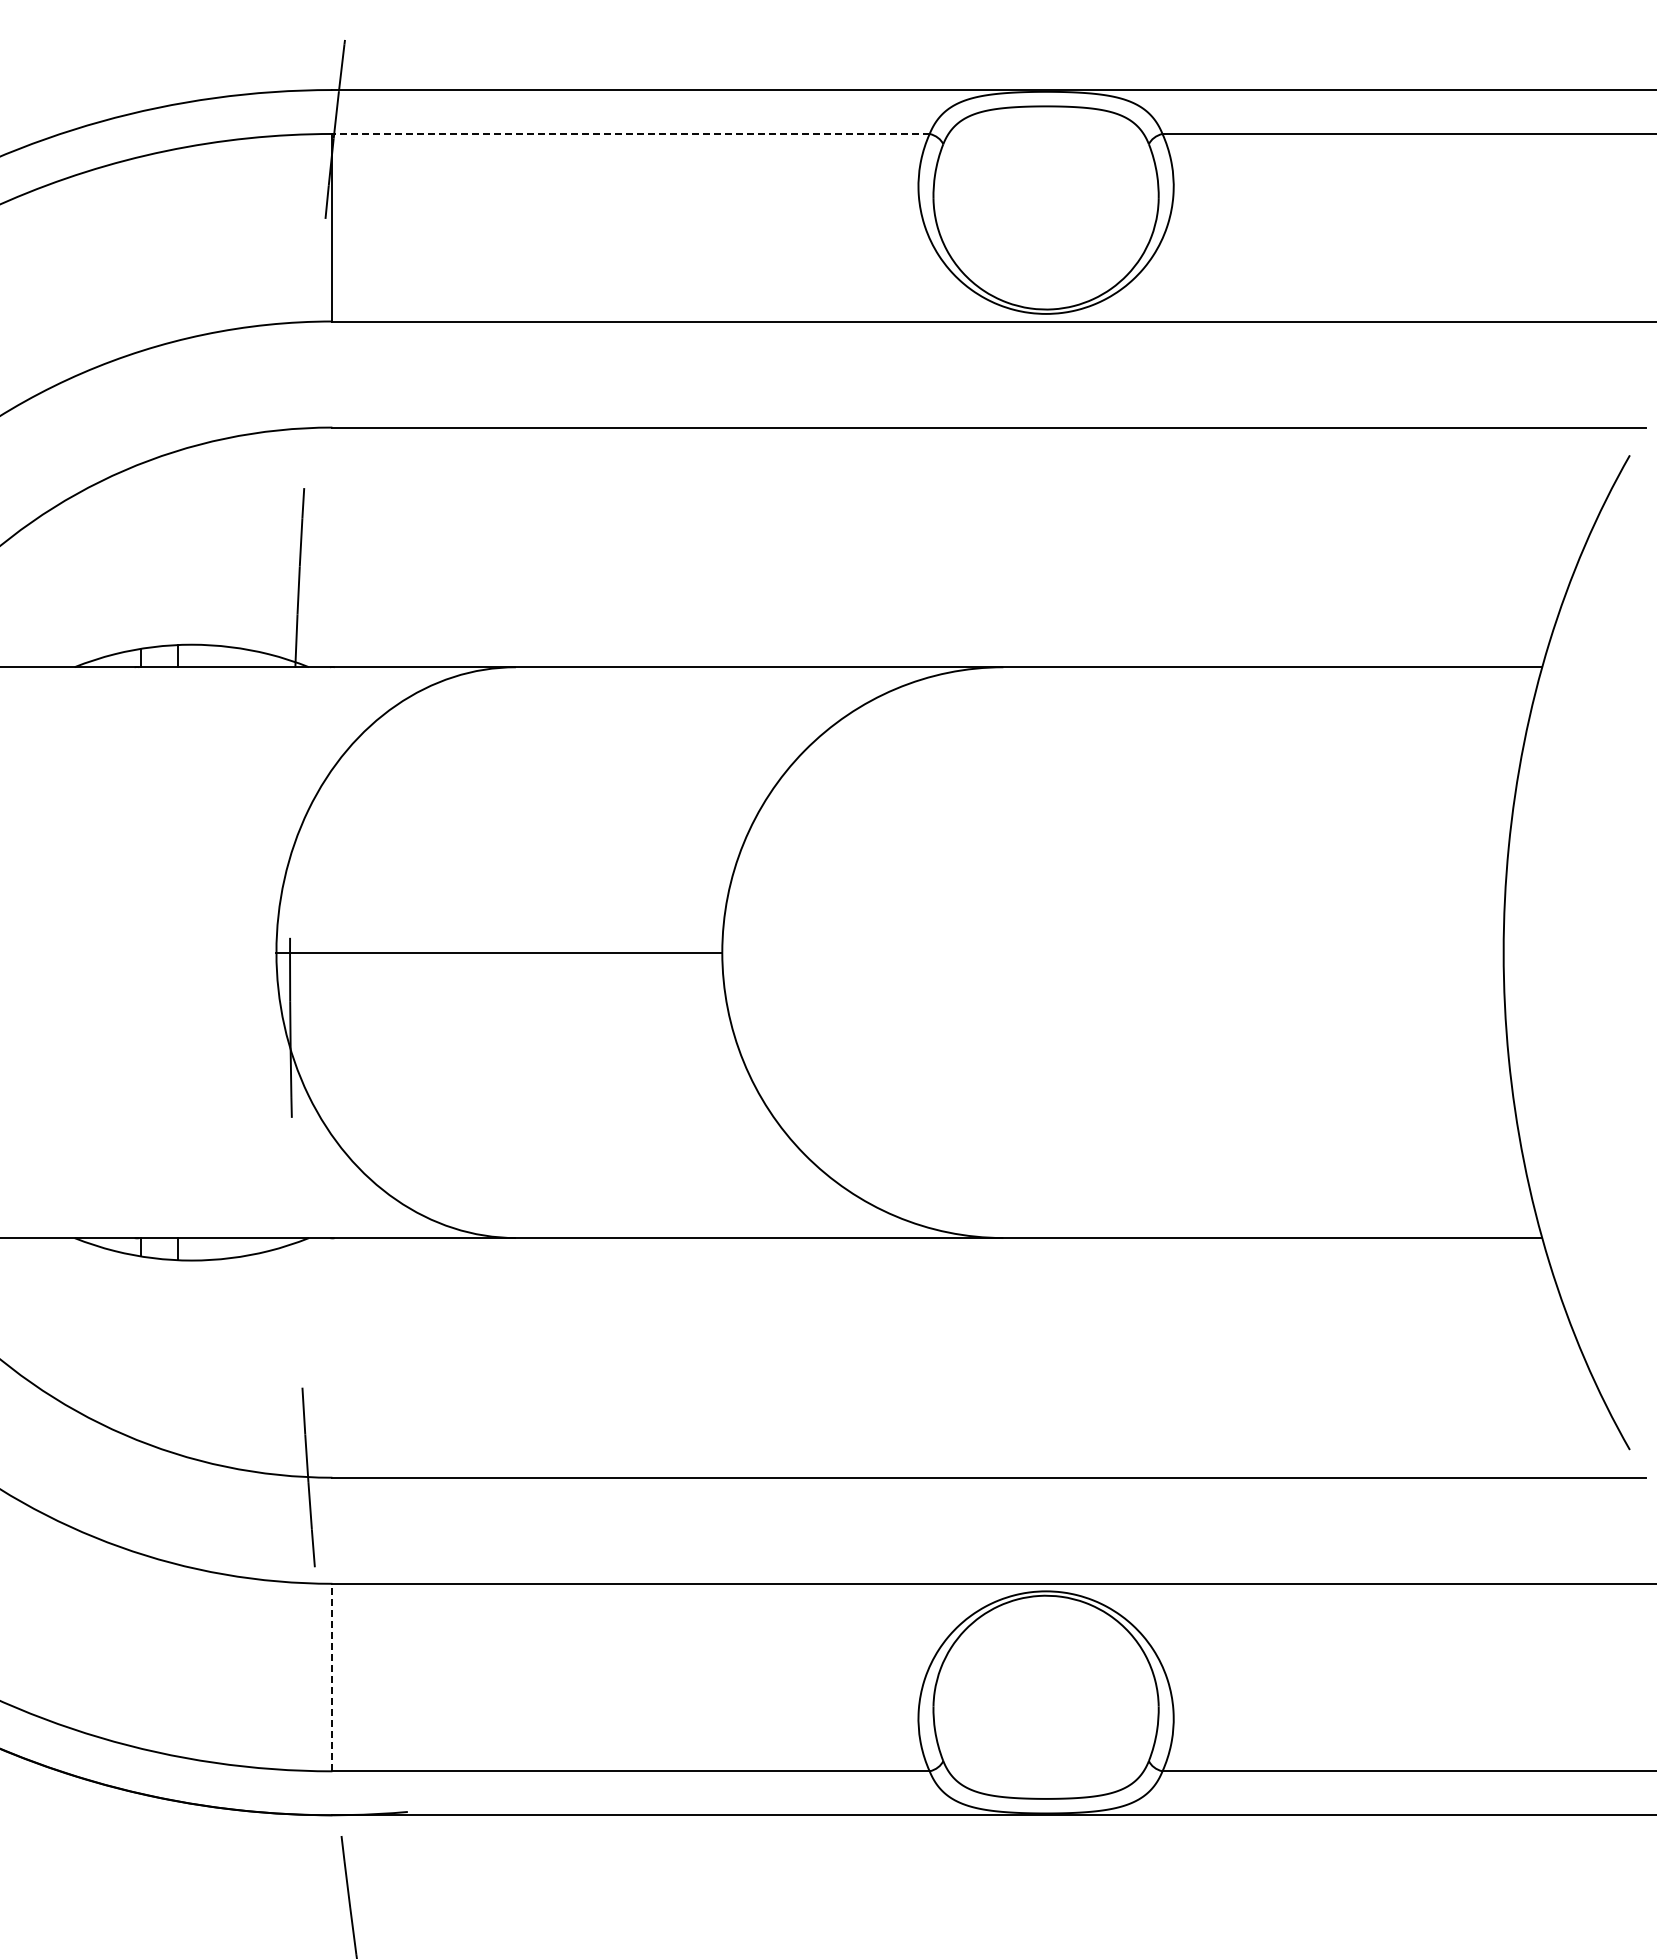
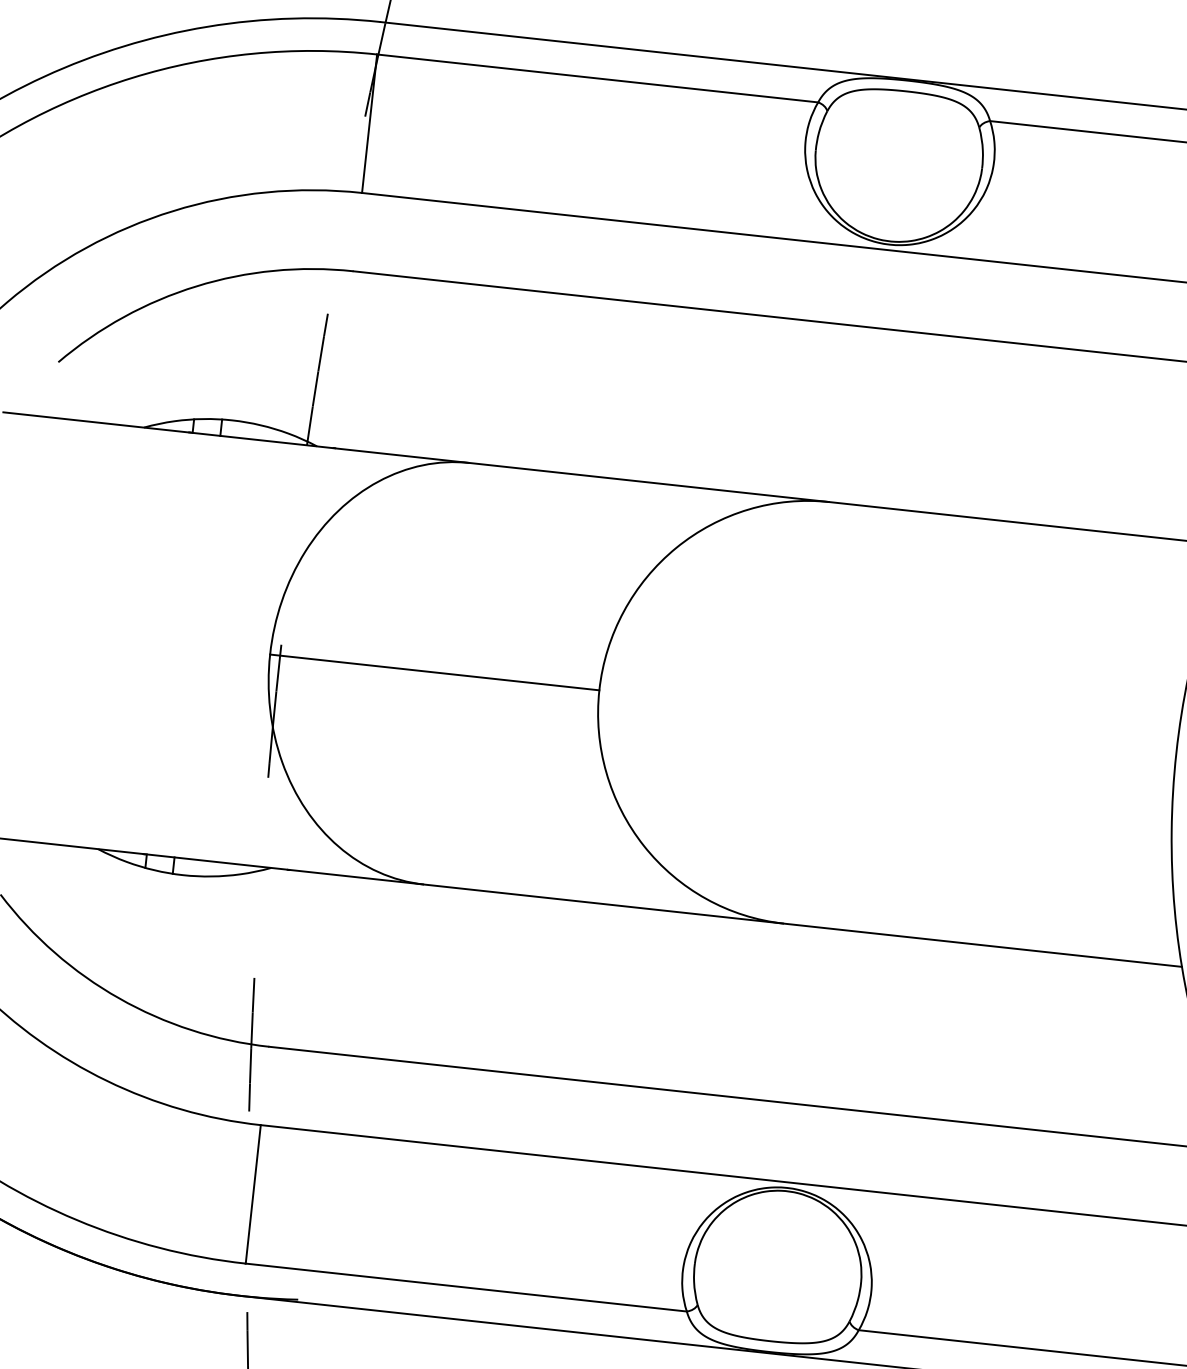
line: (631, 133) -> (598, 78), dashed -> solid
line: (332, 1677) -> (253, 1194), dashed -> solid

